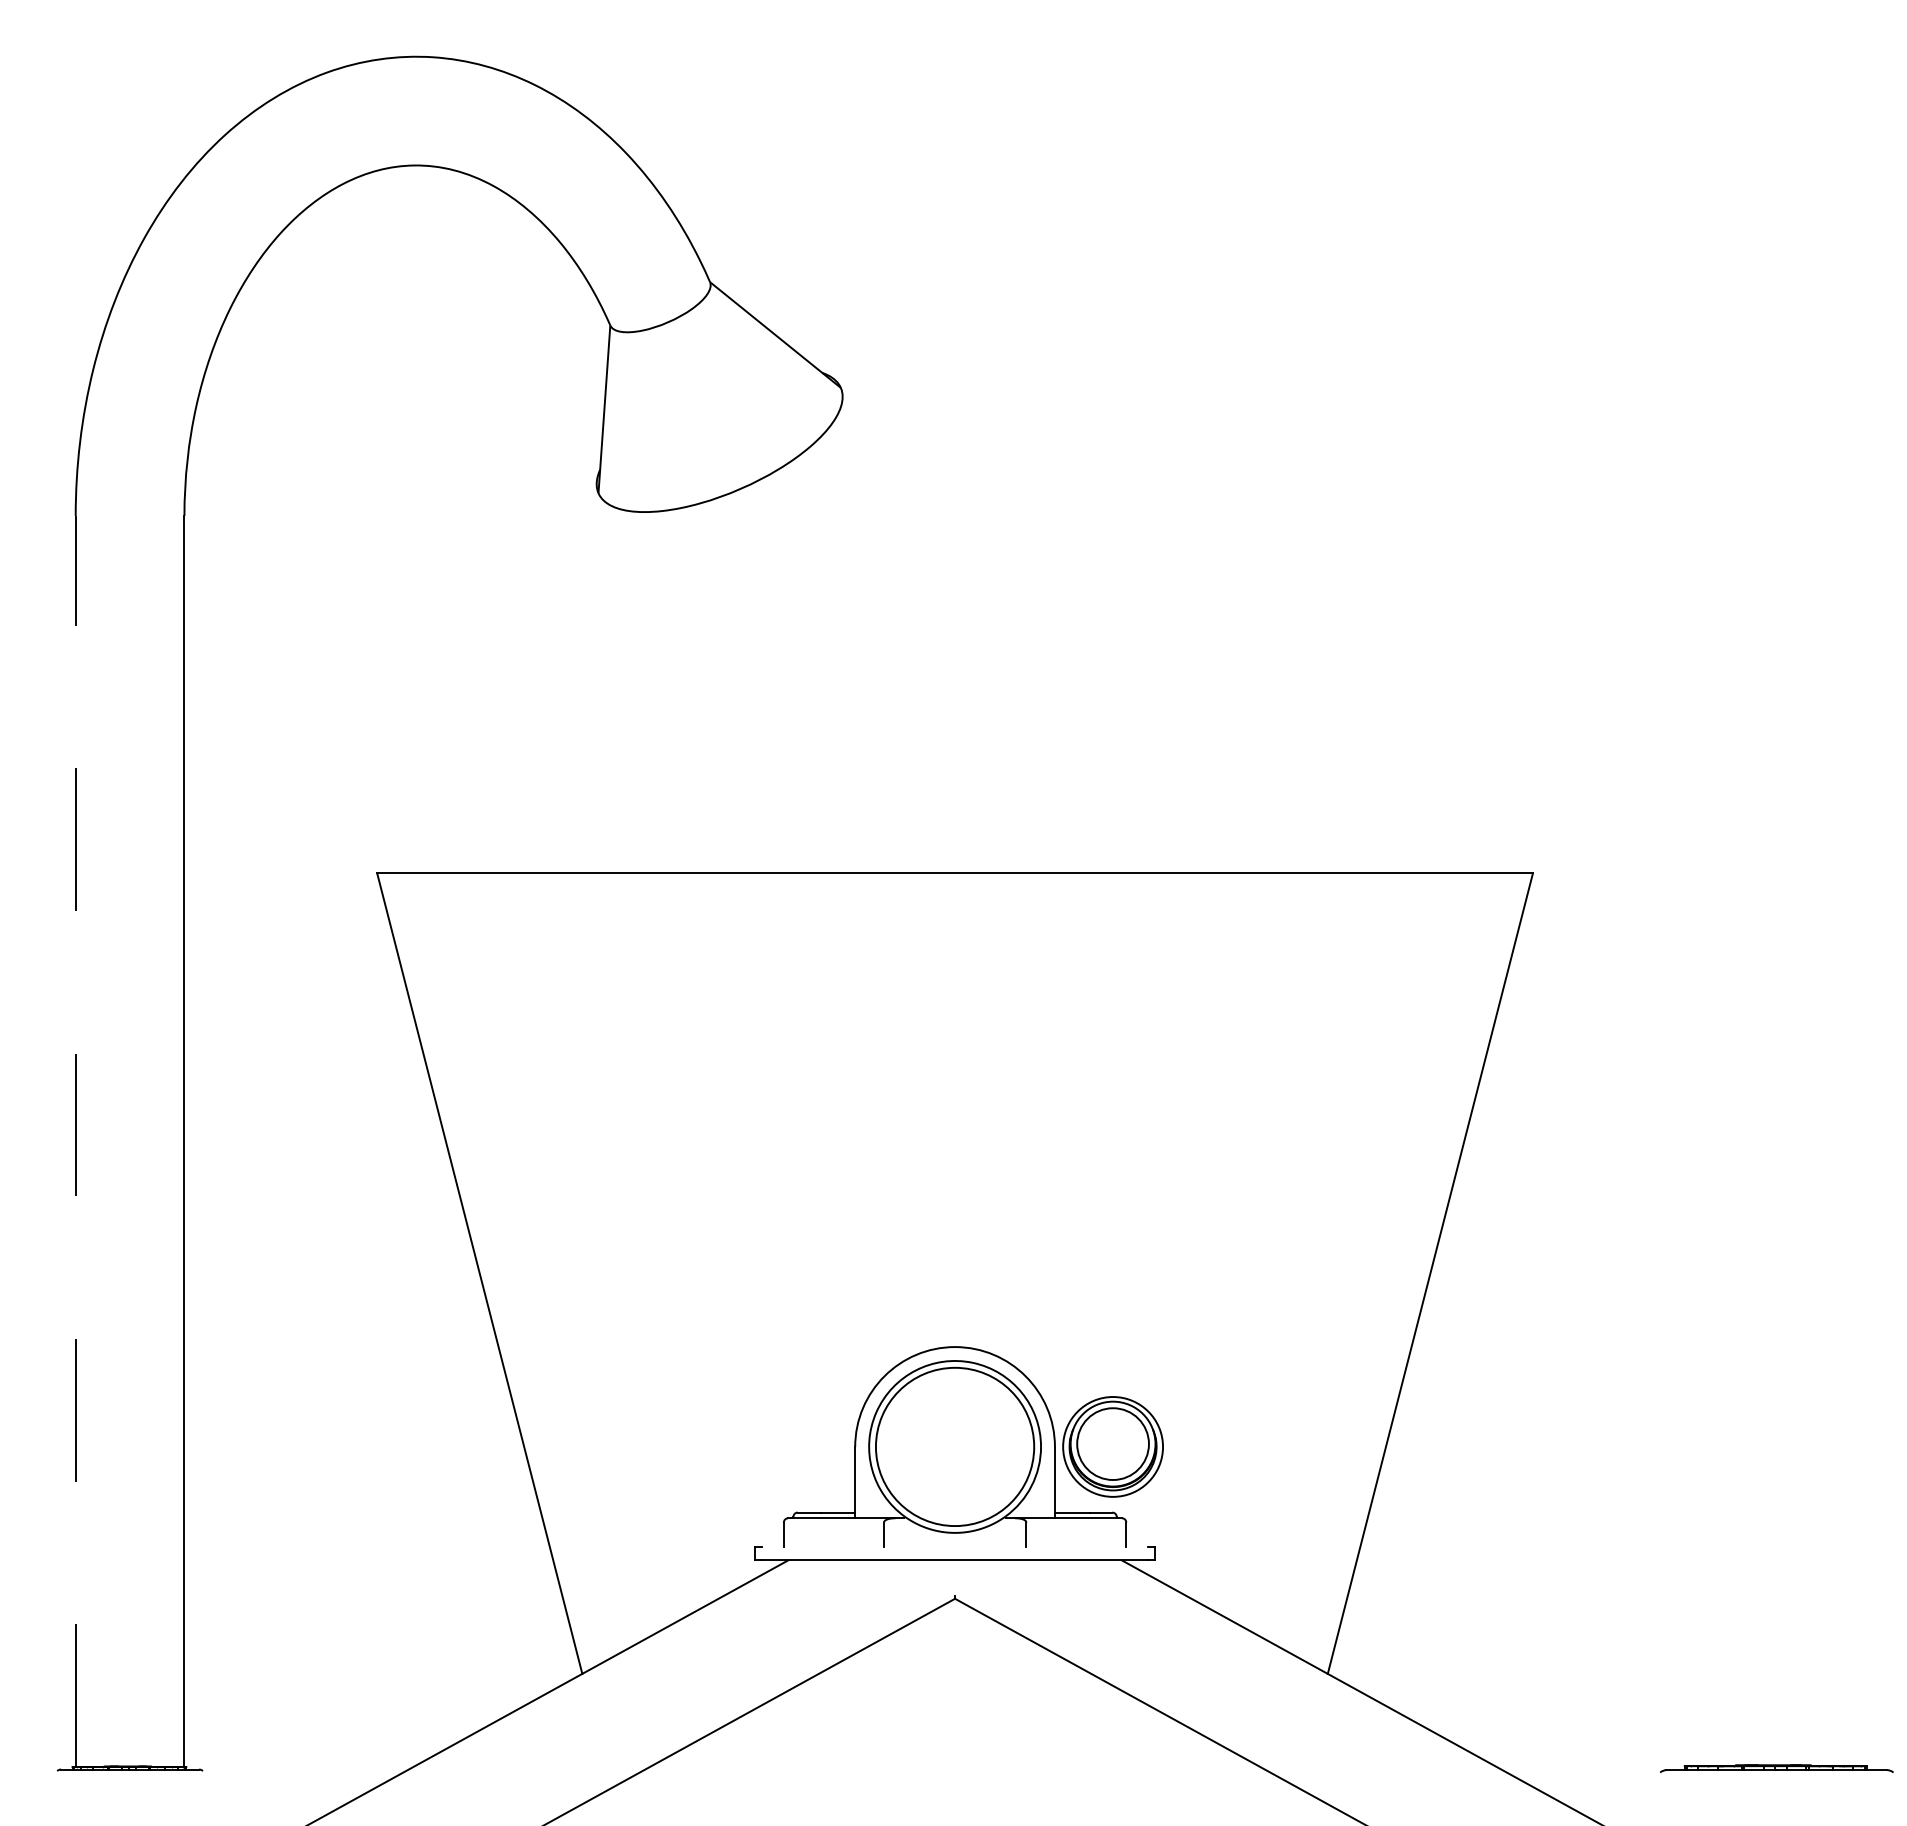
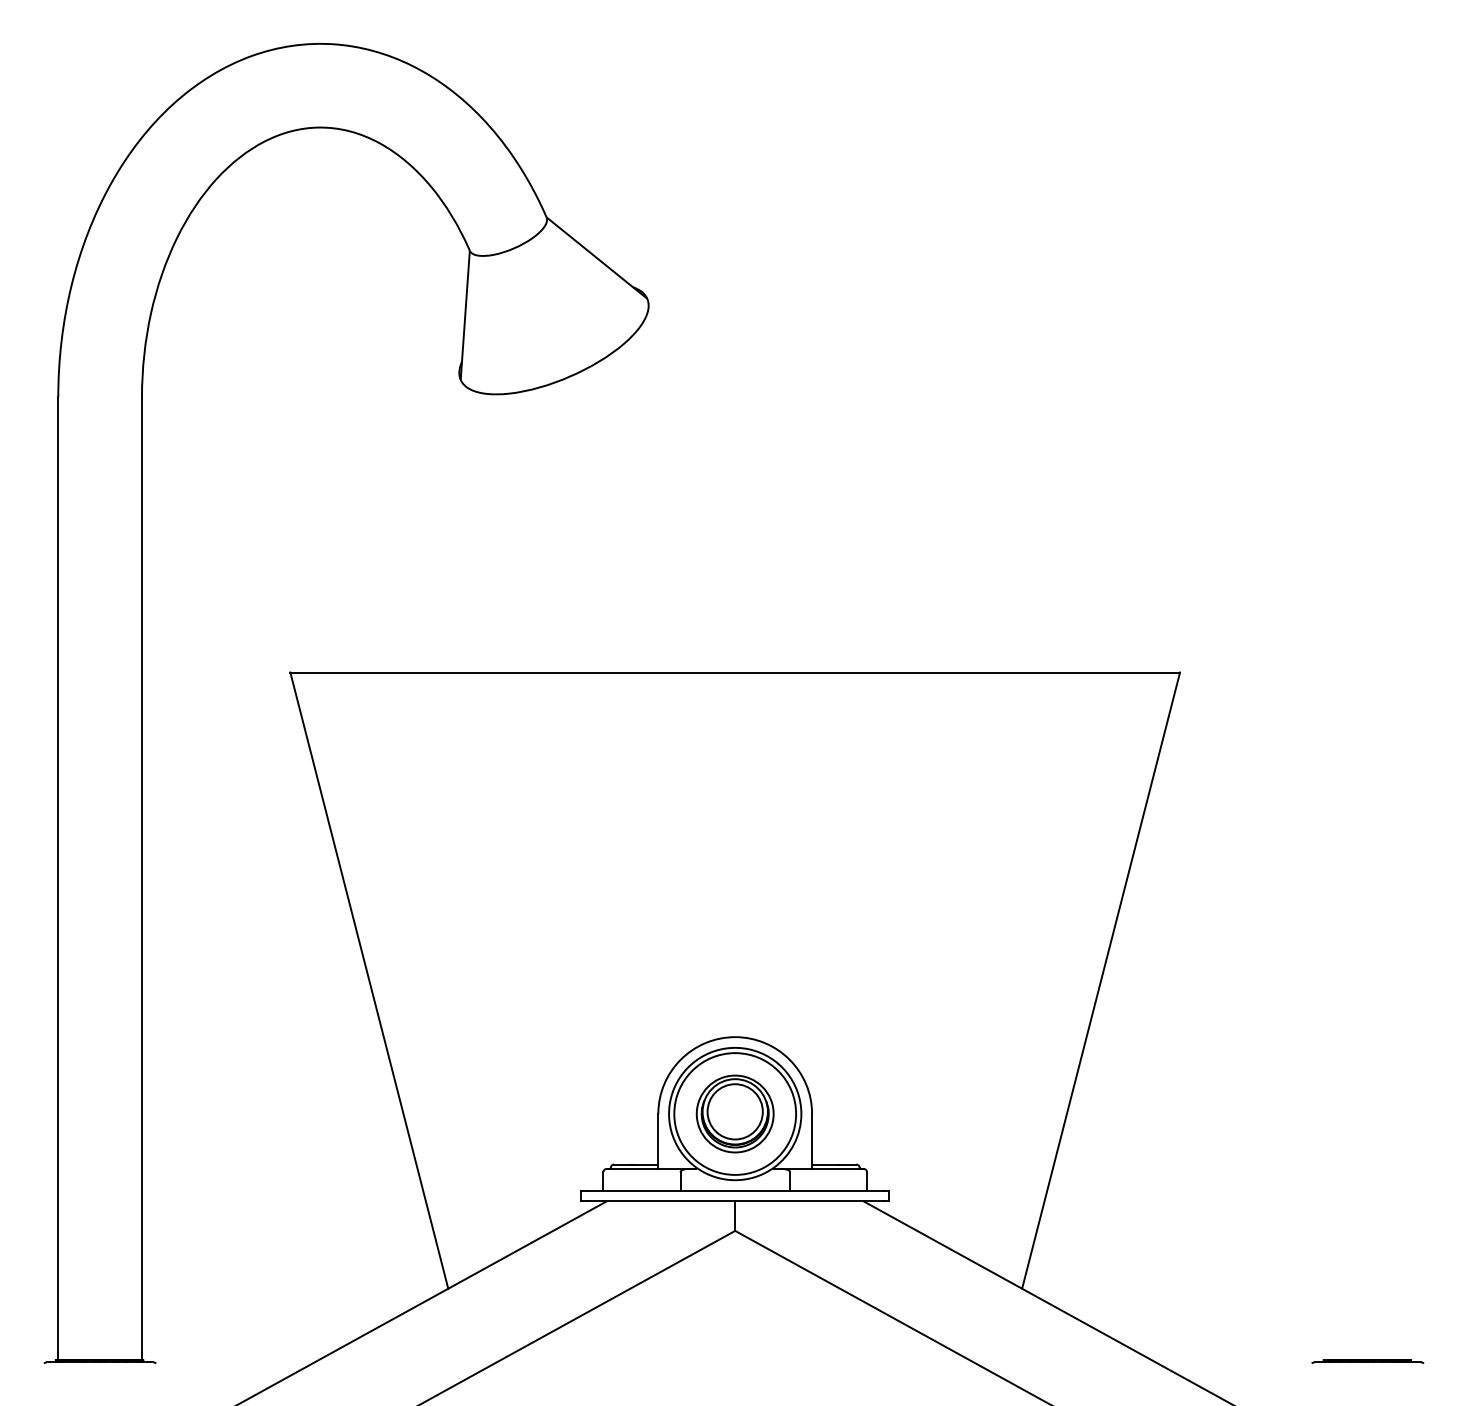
line: (75, 1141) -> (58, 878), dashed -> solid
part: (1112, 1446) -> (734, 1113), moved
line: (954, 1546) -> (734, 1190), added
line: (955, 1577) -> (735, 1214), added
part: (1776, 1768) -> (1367, 1361), size x0.62

